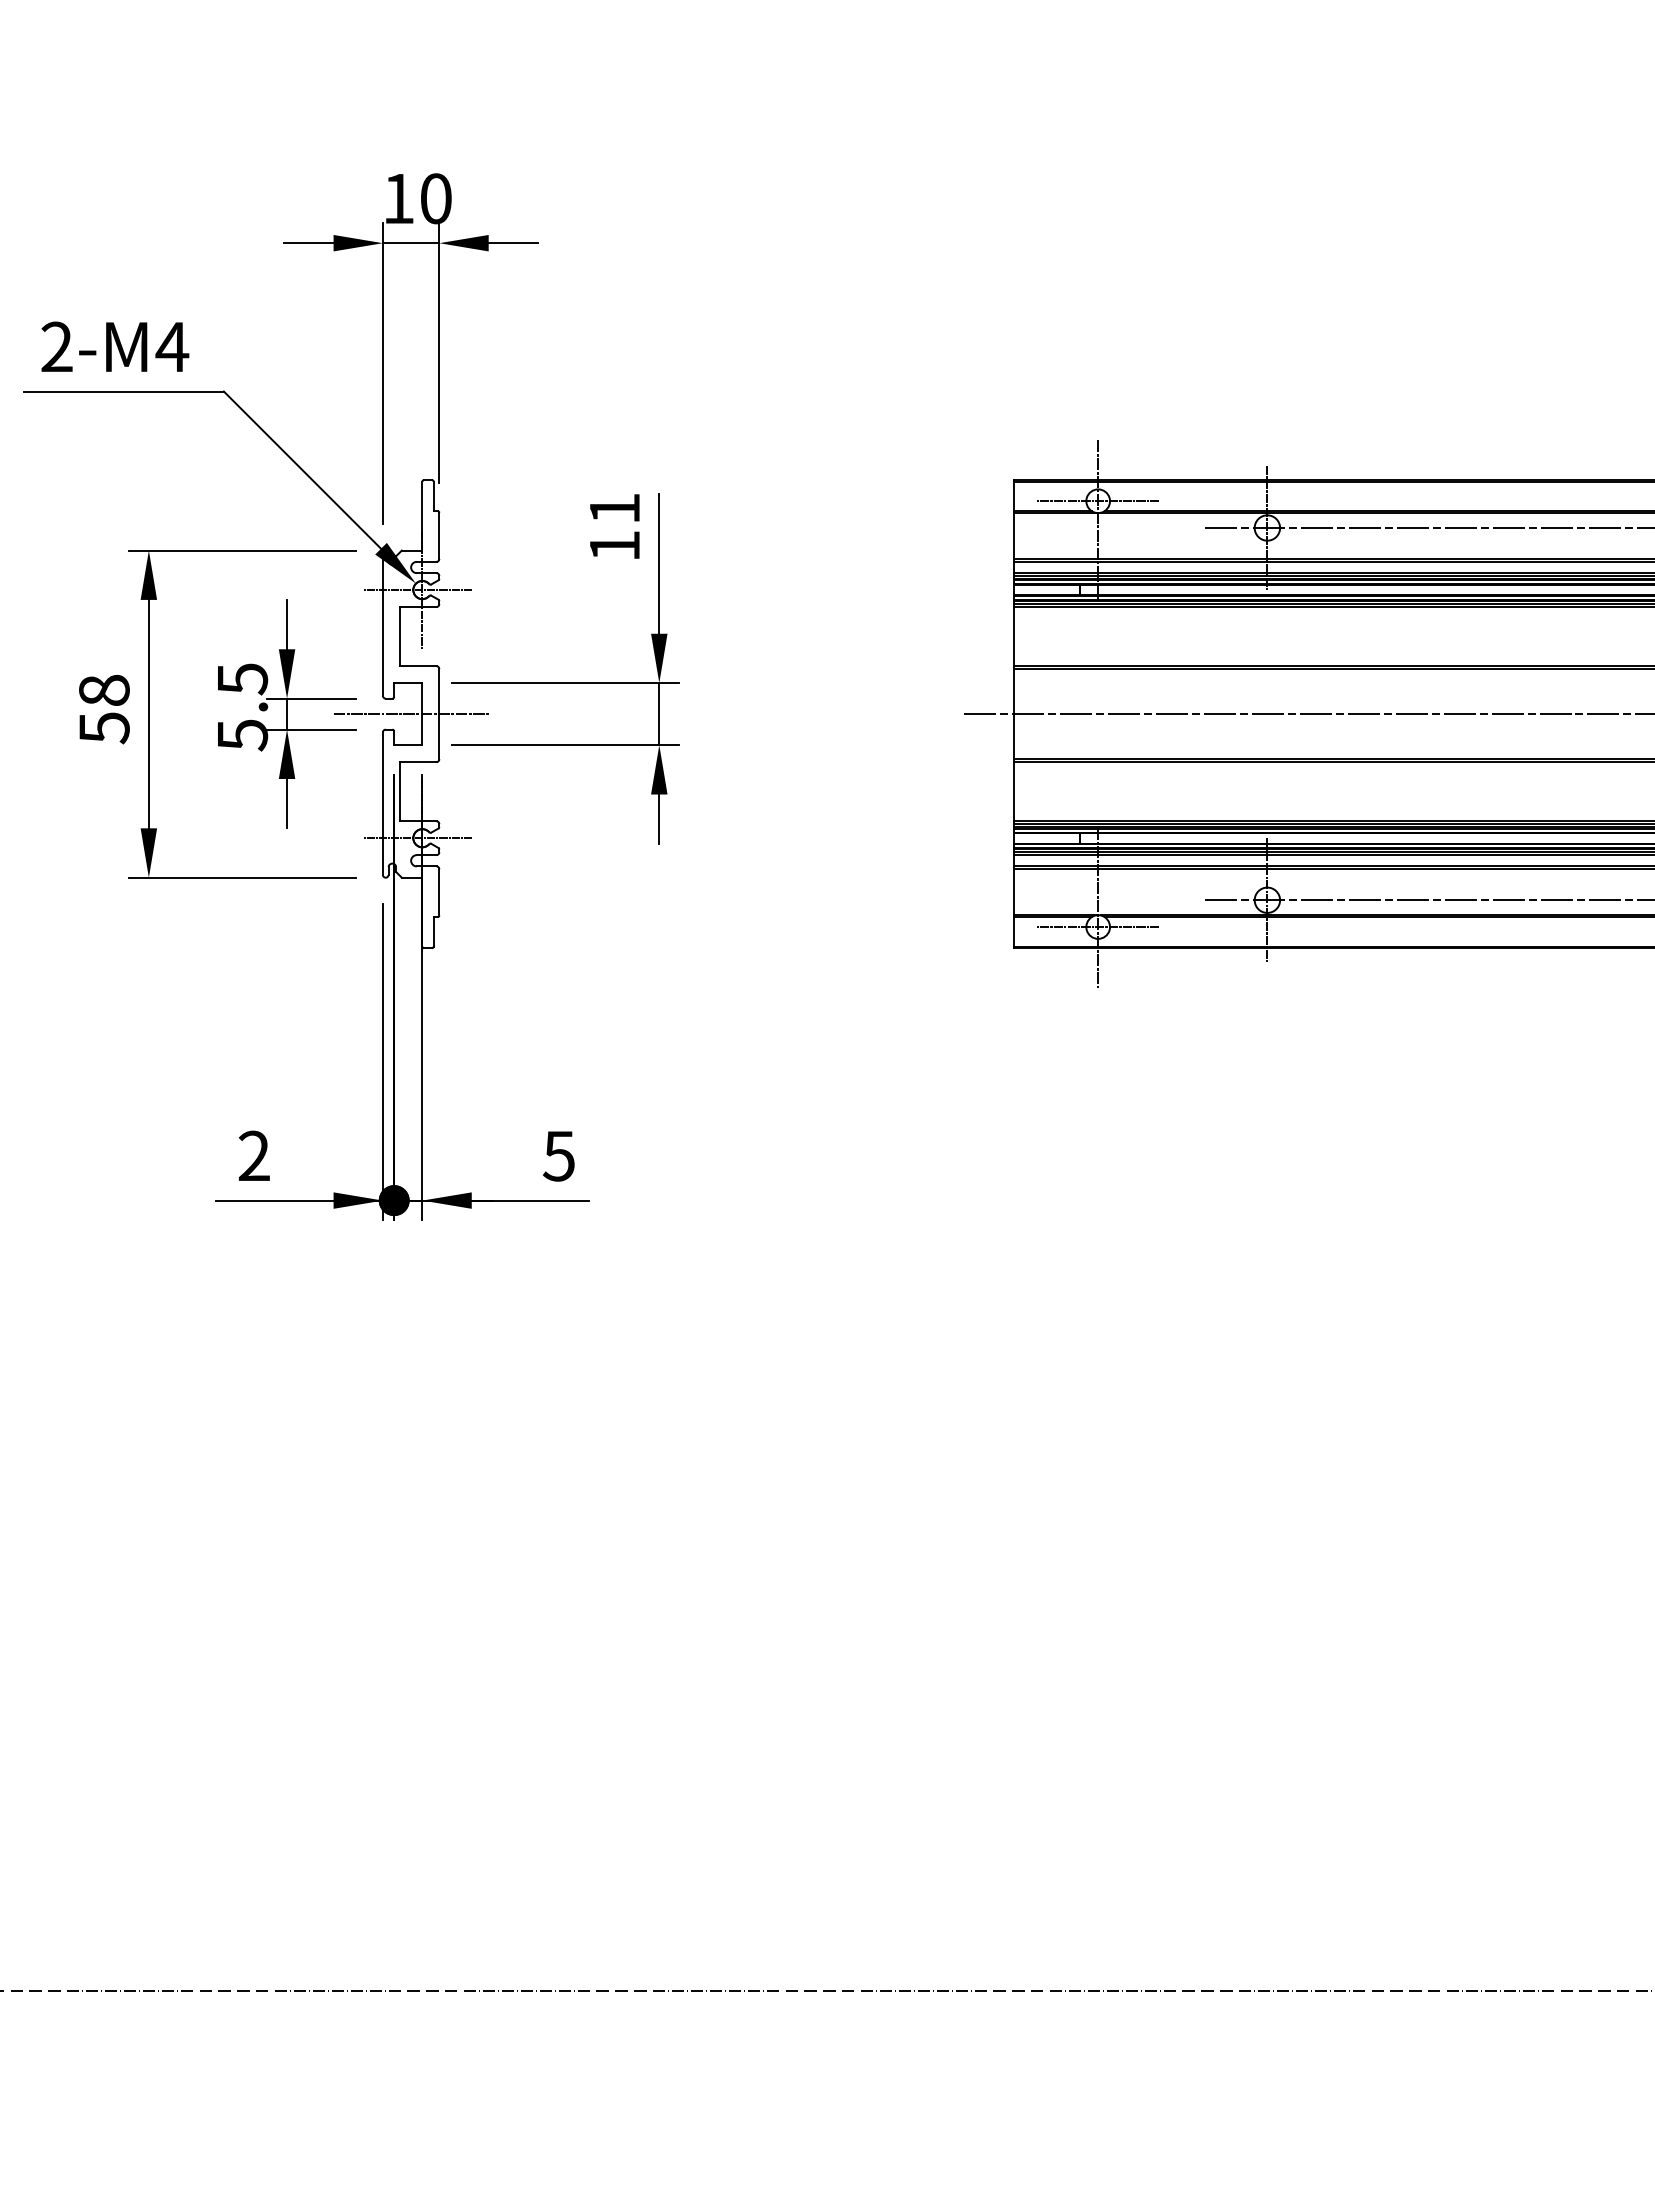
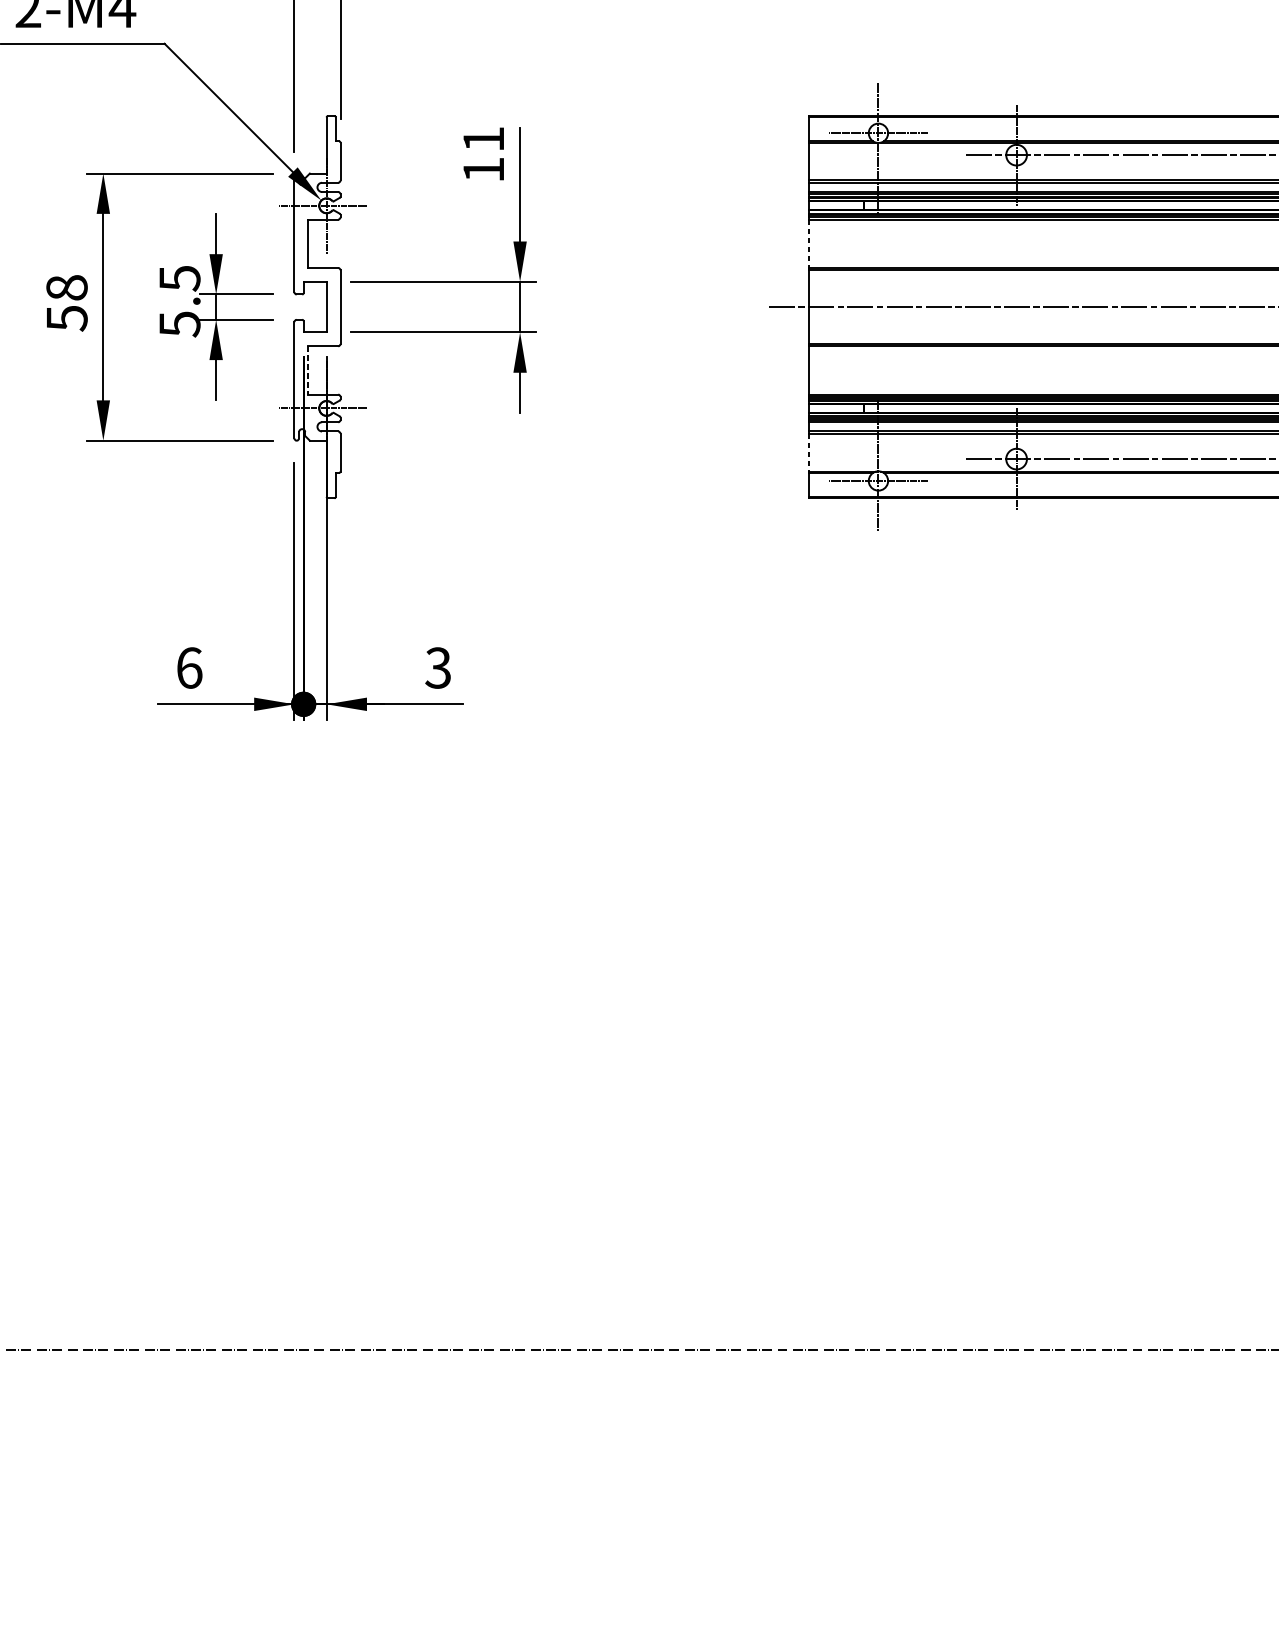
line: (1013, 636) -> (809, 243), solid -> dashed
line: (410, 714) -> (316, 307), removed
line: (399, 791) -> (307, 370), solid -> dashed
line: (1013, 892) -> (809, 452), solid -> dashed
text: (254, 1155) -> (189, 667), 2 -> 6
text: (558, 1155) -> (437, 667), 5 -> 3

